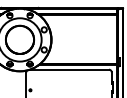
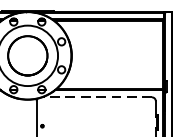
line: (69, 69) -> (96, 97), solid -> dashed

